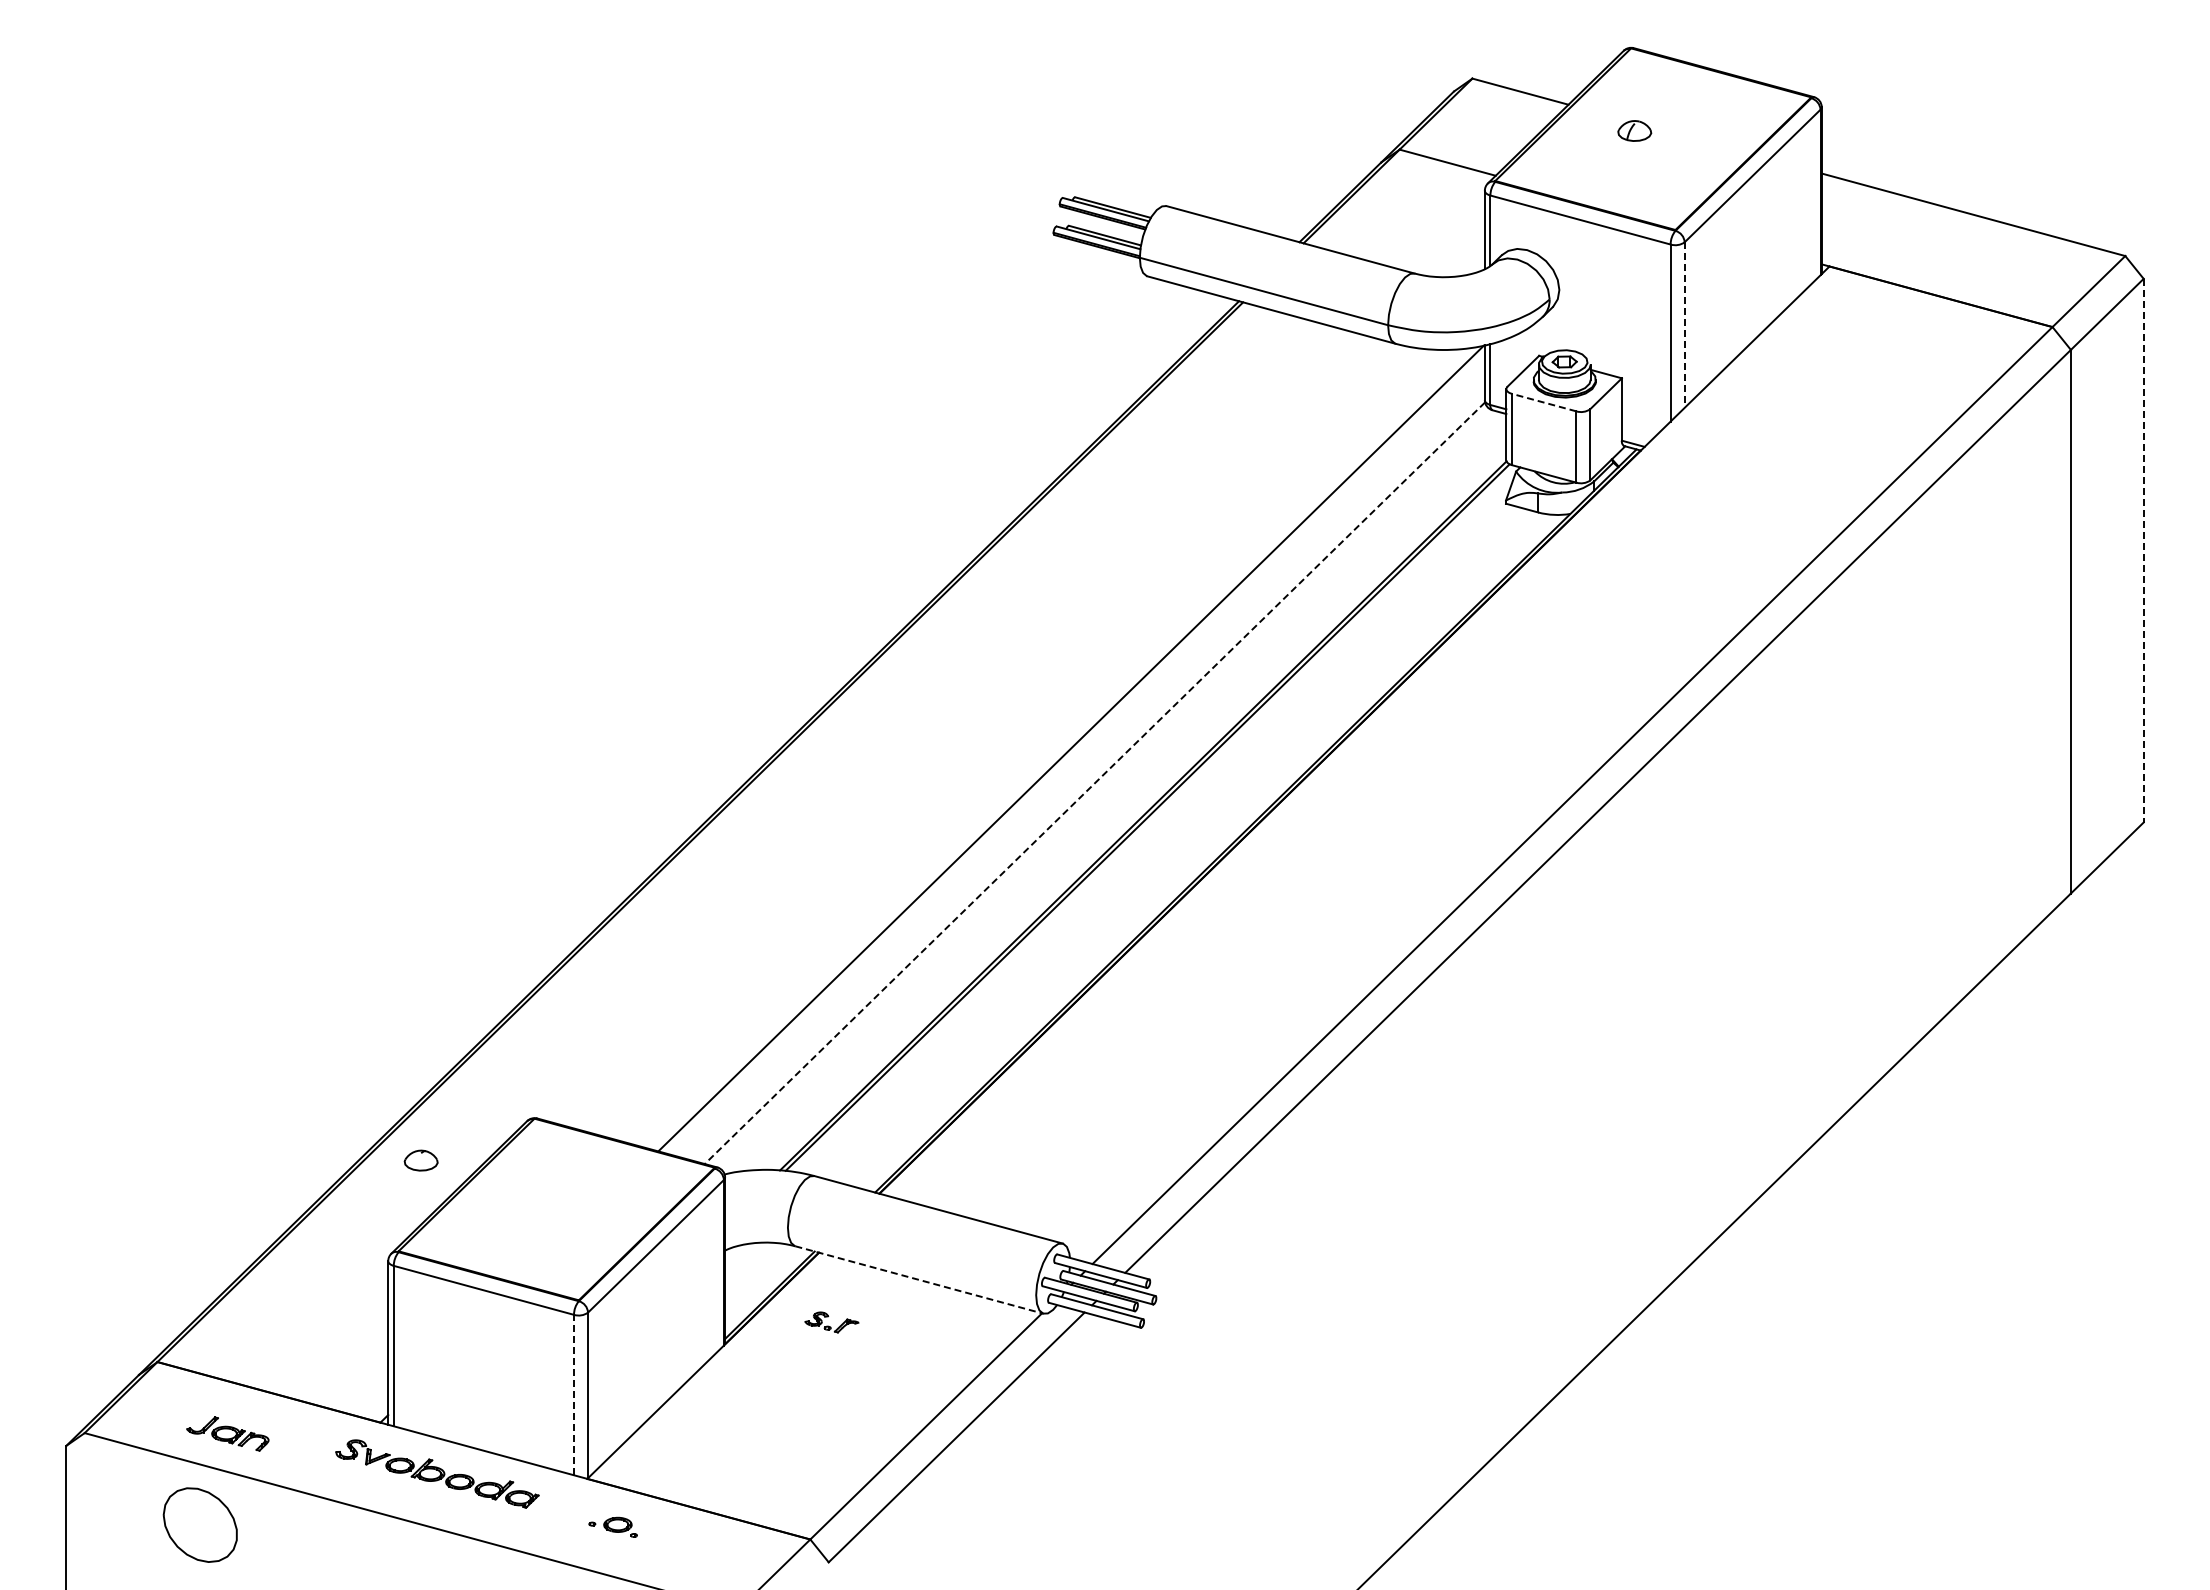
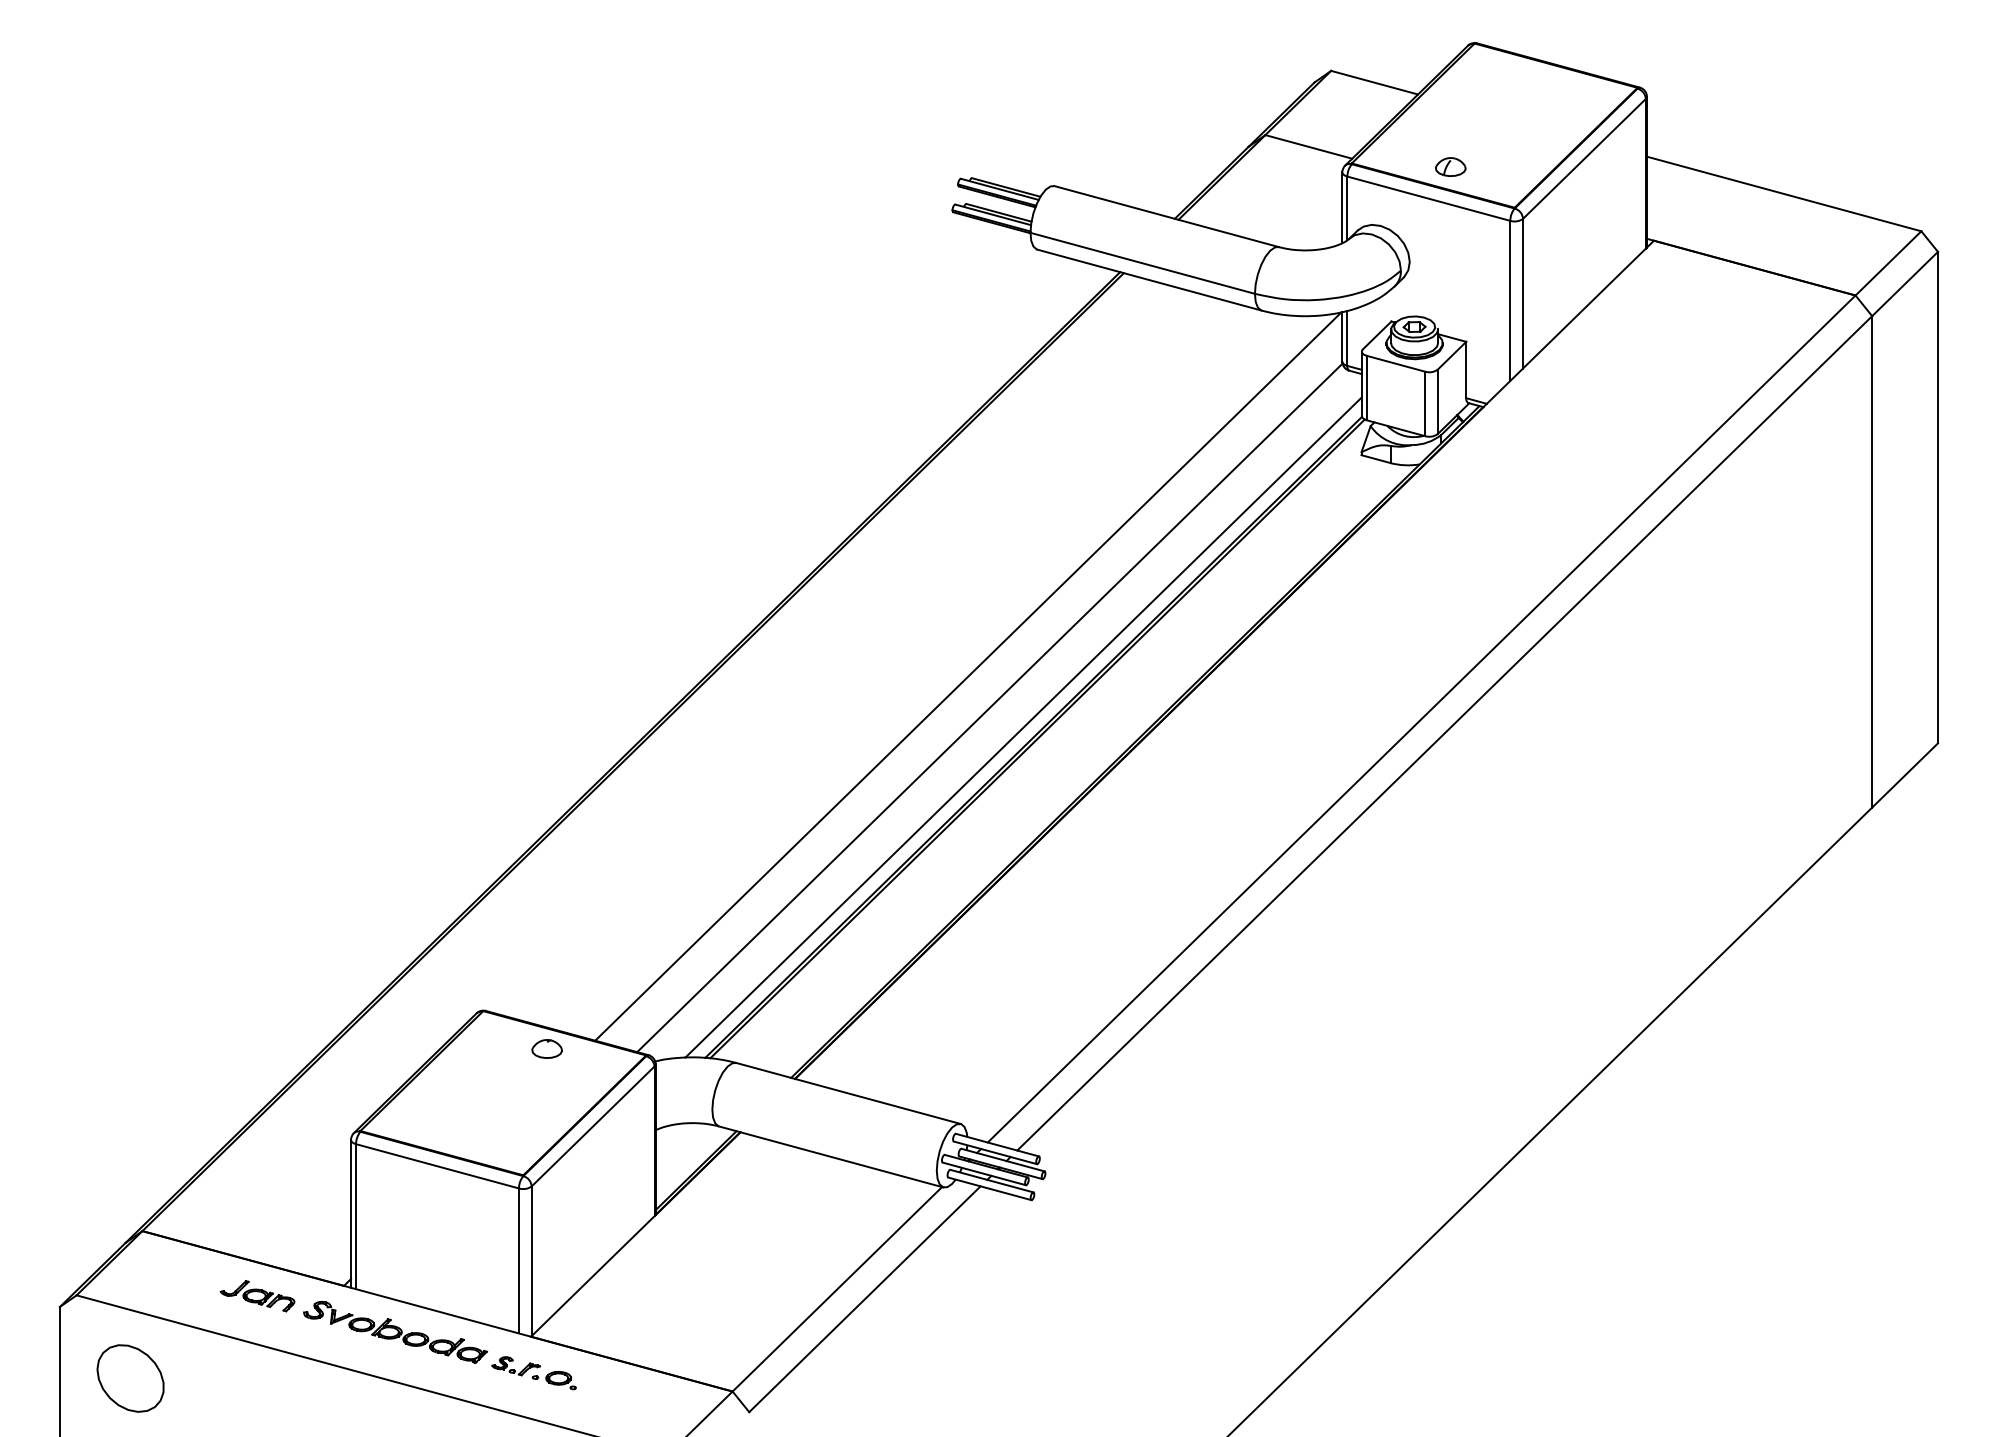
part: (1634, 130) -> (1450, 166), moved
line: (1684, 325) -> (1522, 294), dashed -> solid
line: (1543, 402) -> (1395, 363), dashed -> solid
line: (2143, 550) -> (1937, 497), dashed -> solid
line: (1094, 783) -> (989, 708), dashed -> solid
line: (1132, 804) -> (1023, 727), added
part: (420, 1160) -> (546, 1048), moved
line: (919, 1280) -> (831, 1157), dashed -> solid
part: (831, 1322) -> (515, 1366), moved
line: (574, 1394) -> (519, 1260), dashed -> solid
part: (227, 1433) -> (257, 1295), moved
part: (199, 1524) -> (129, 1377), moved

